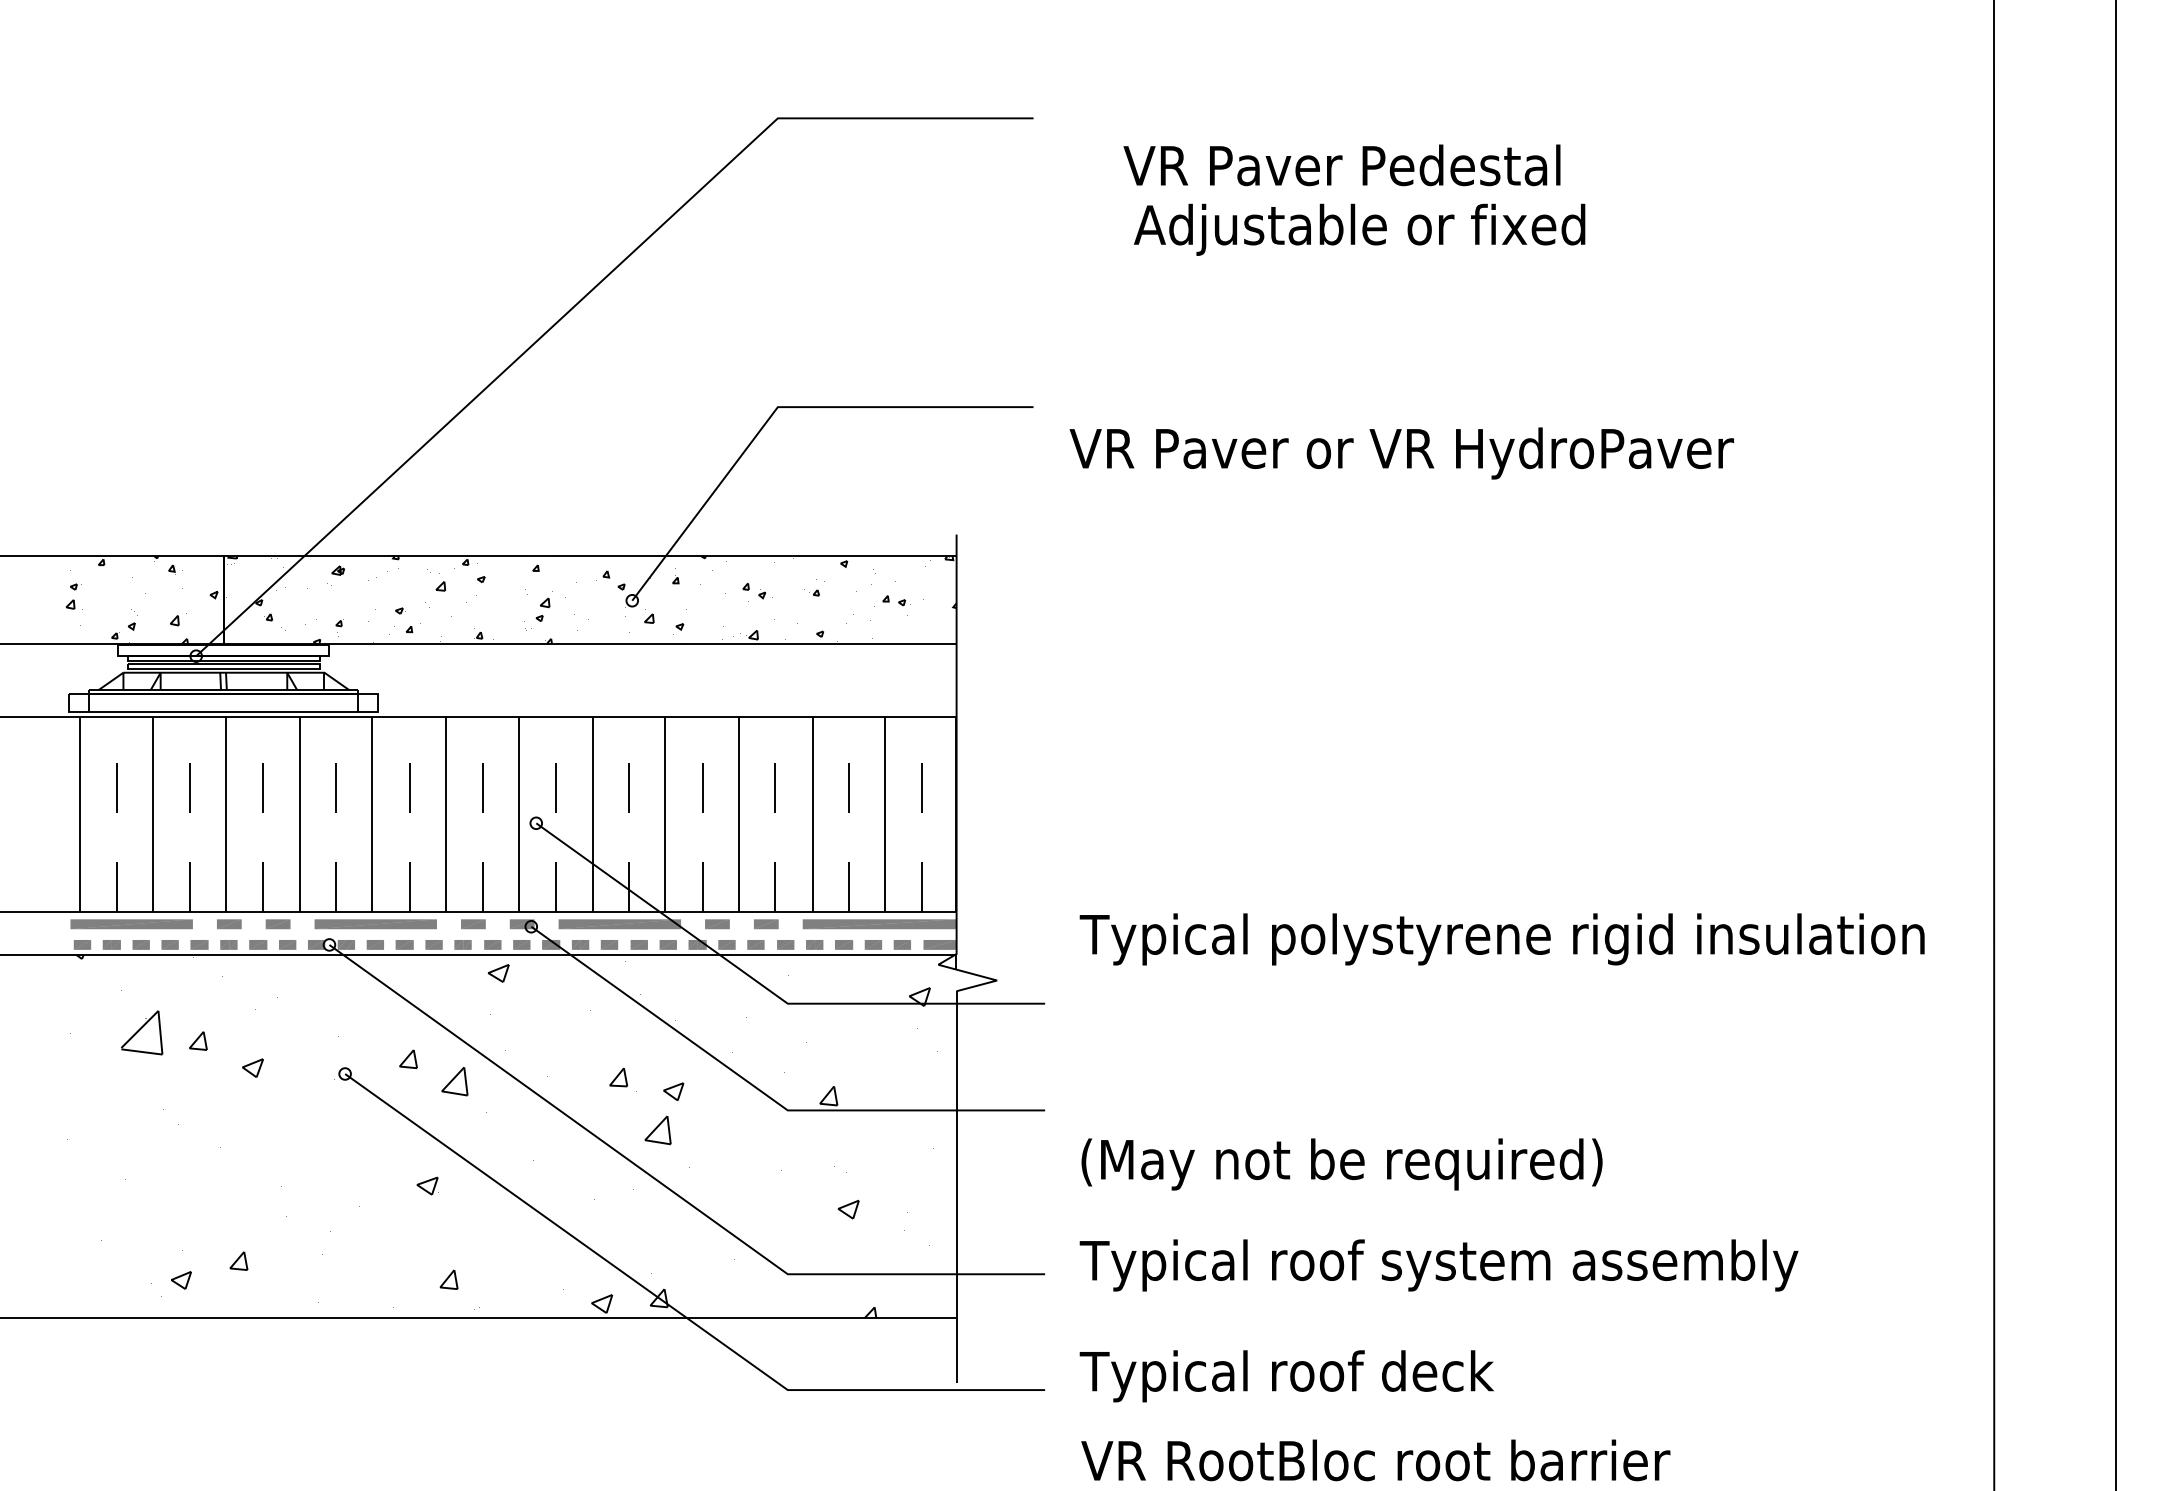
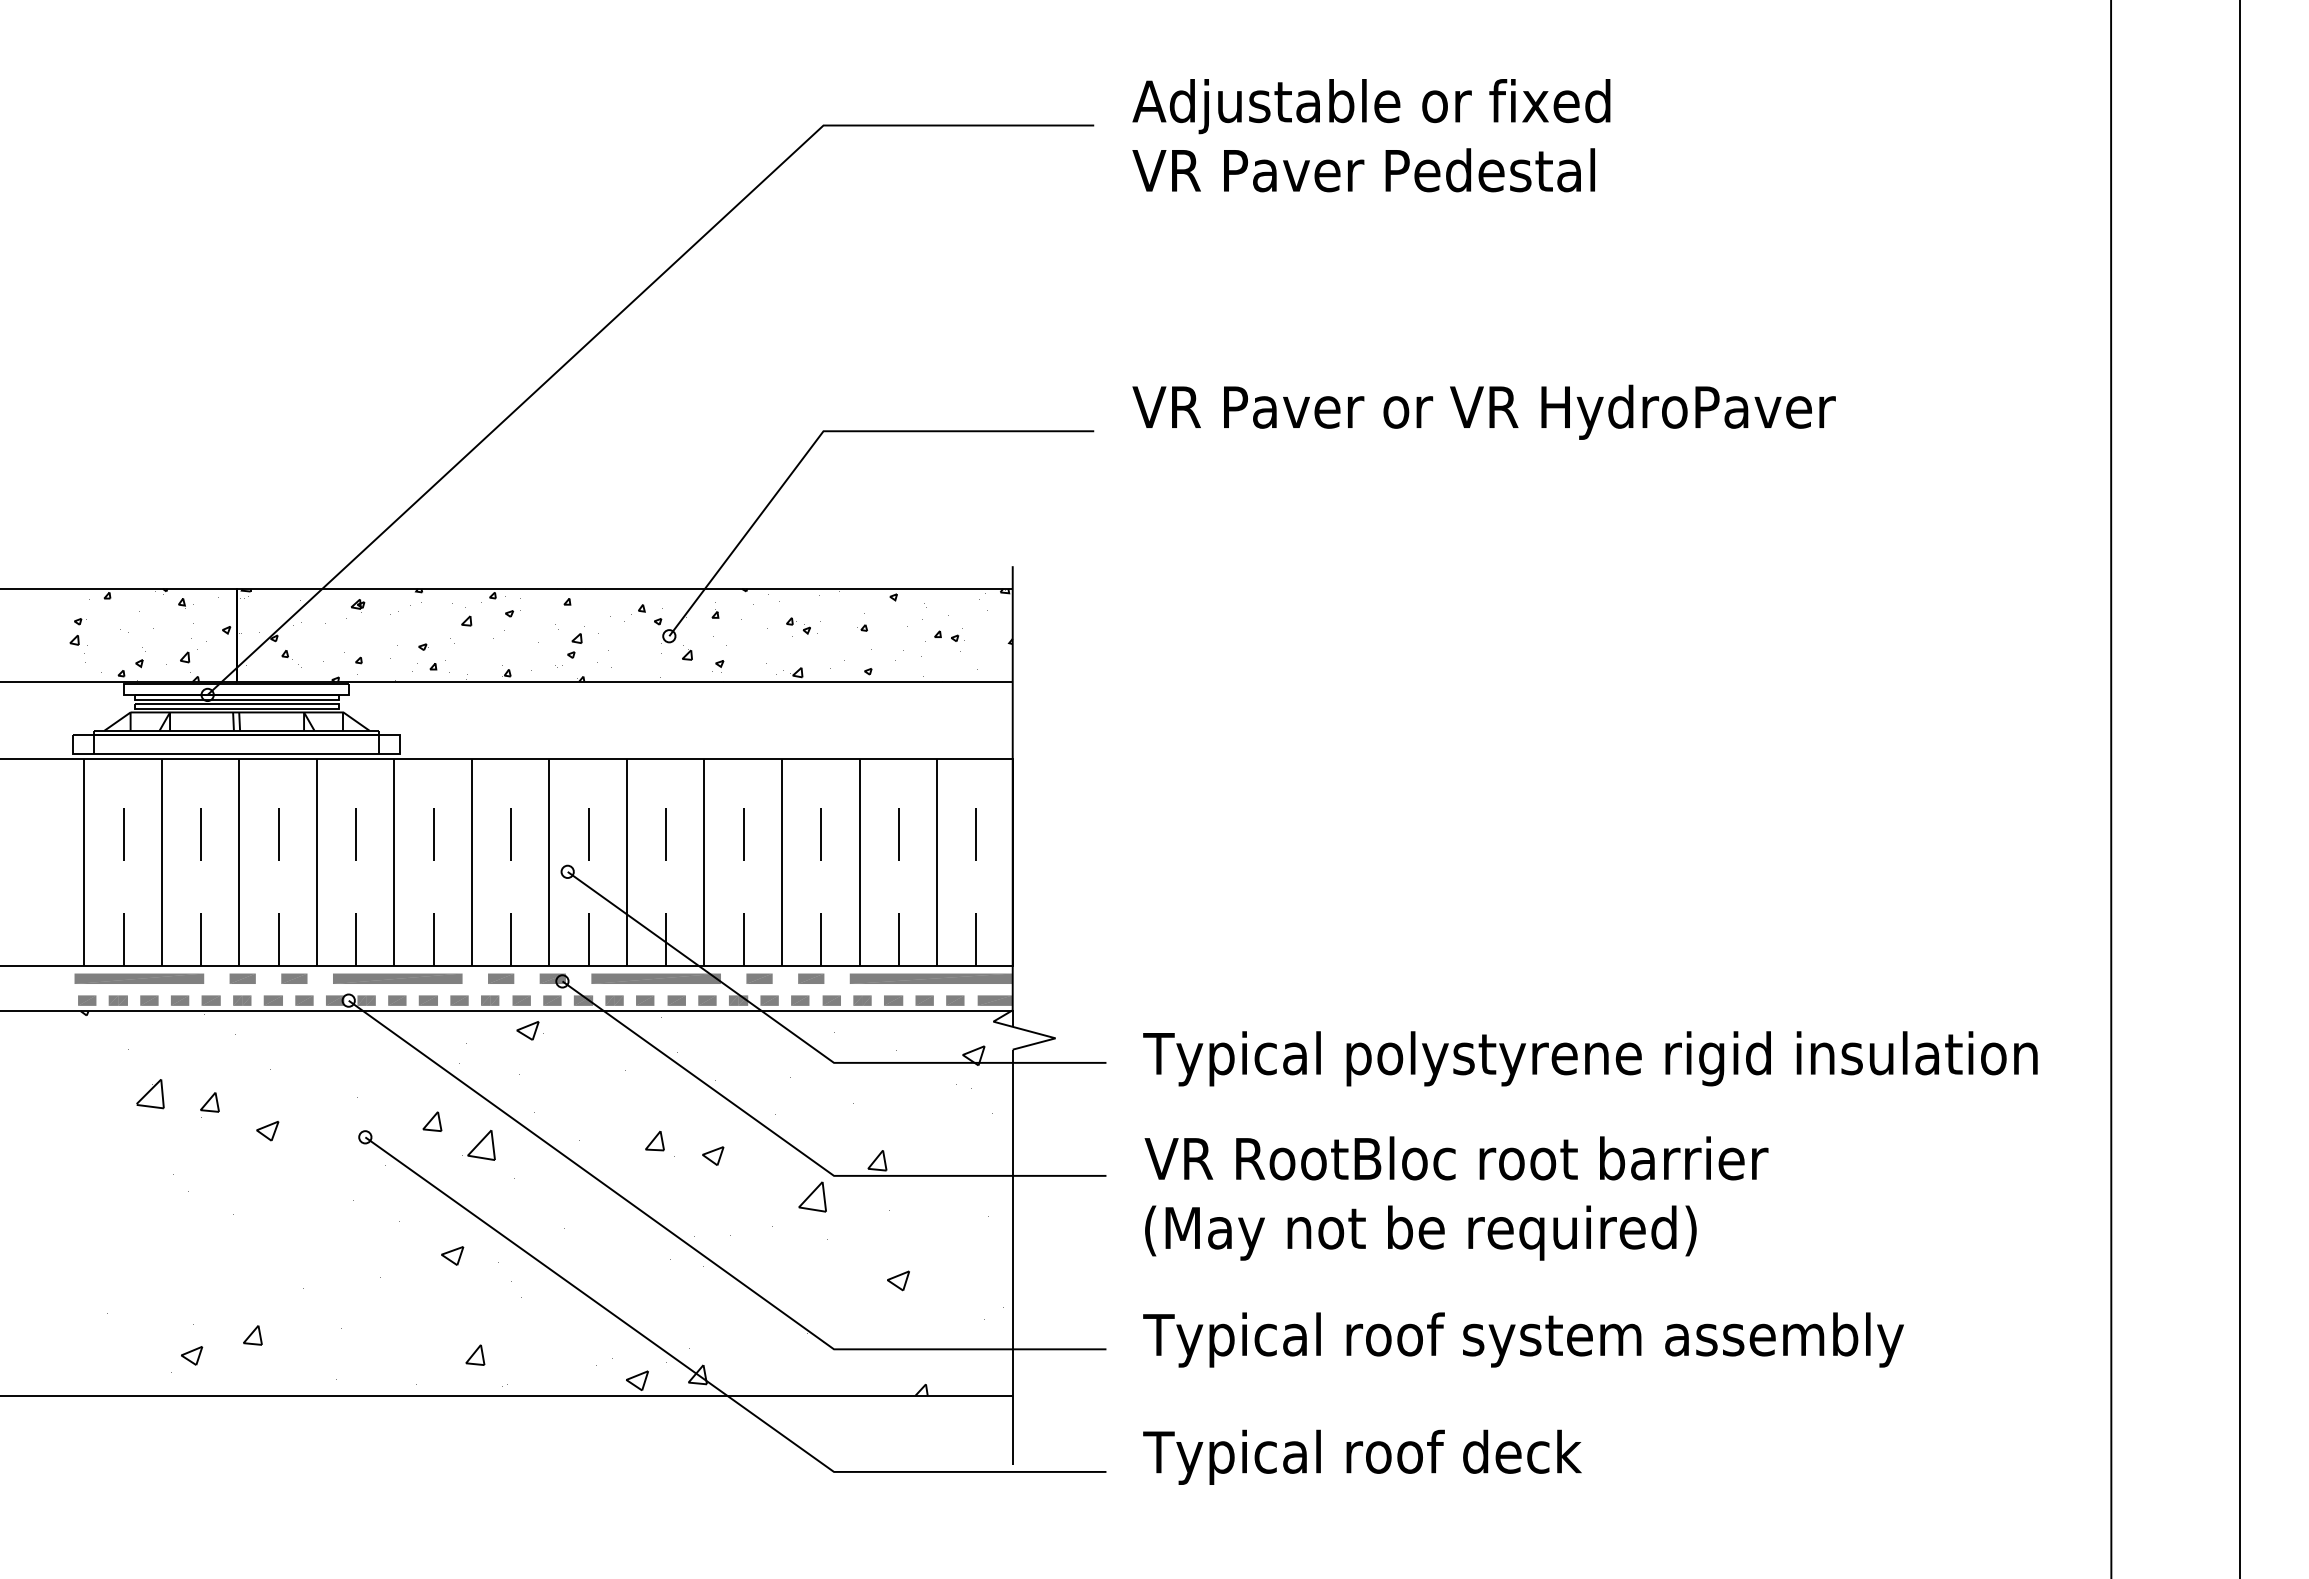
text: (1341, 165) -> (1363, 170), moved
text: (1359, 229) -> (1371, 106), moved
text: (1401, 452) -> (1483, 411), moved
text: (1502, 939) -> (1590, 1058), moved
part: (142, 1033) -> (150, 1094), size x0.62
part: (657, 1129) -> (812, 1196), moved
text: (1375, 1460) -> (1456, 1158), moved

